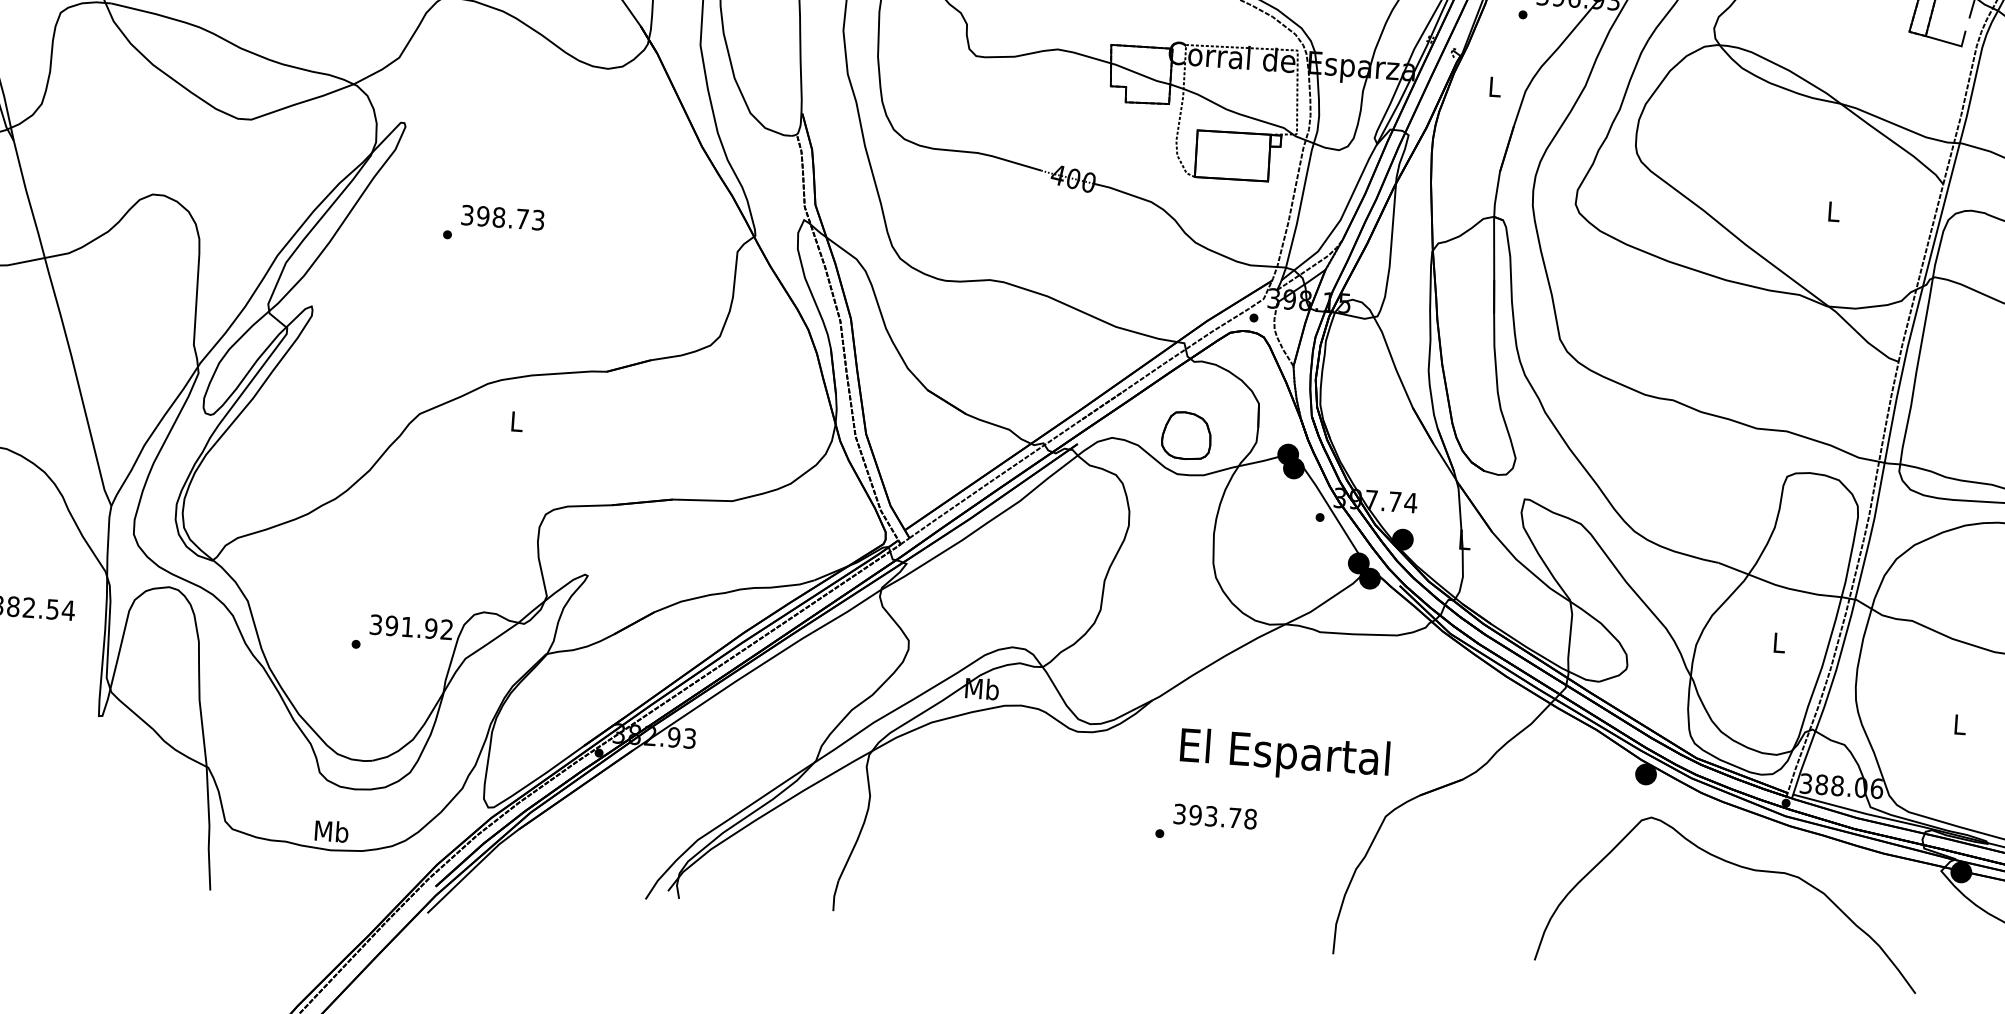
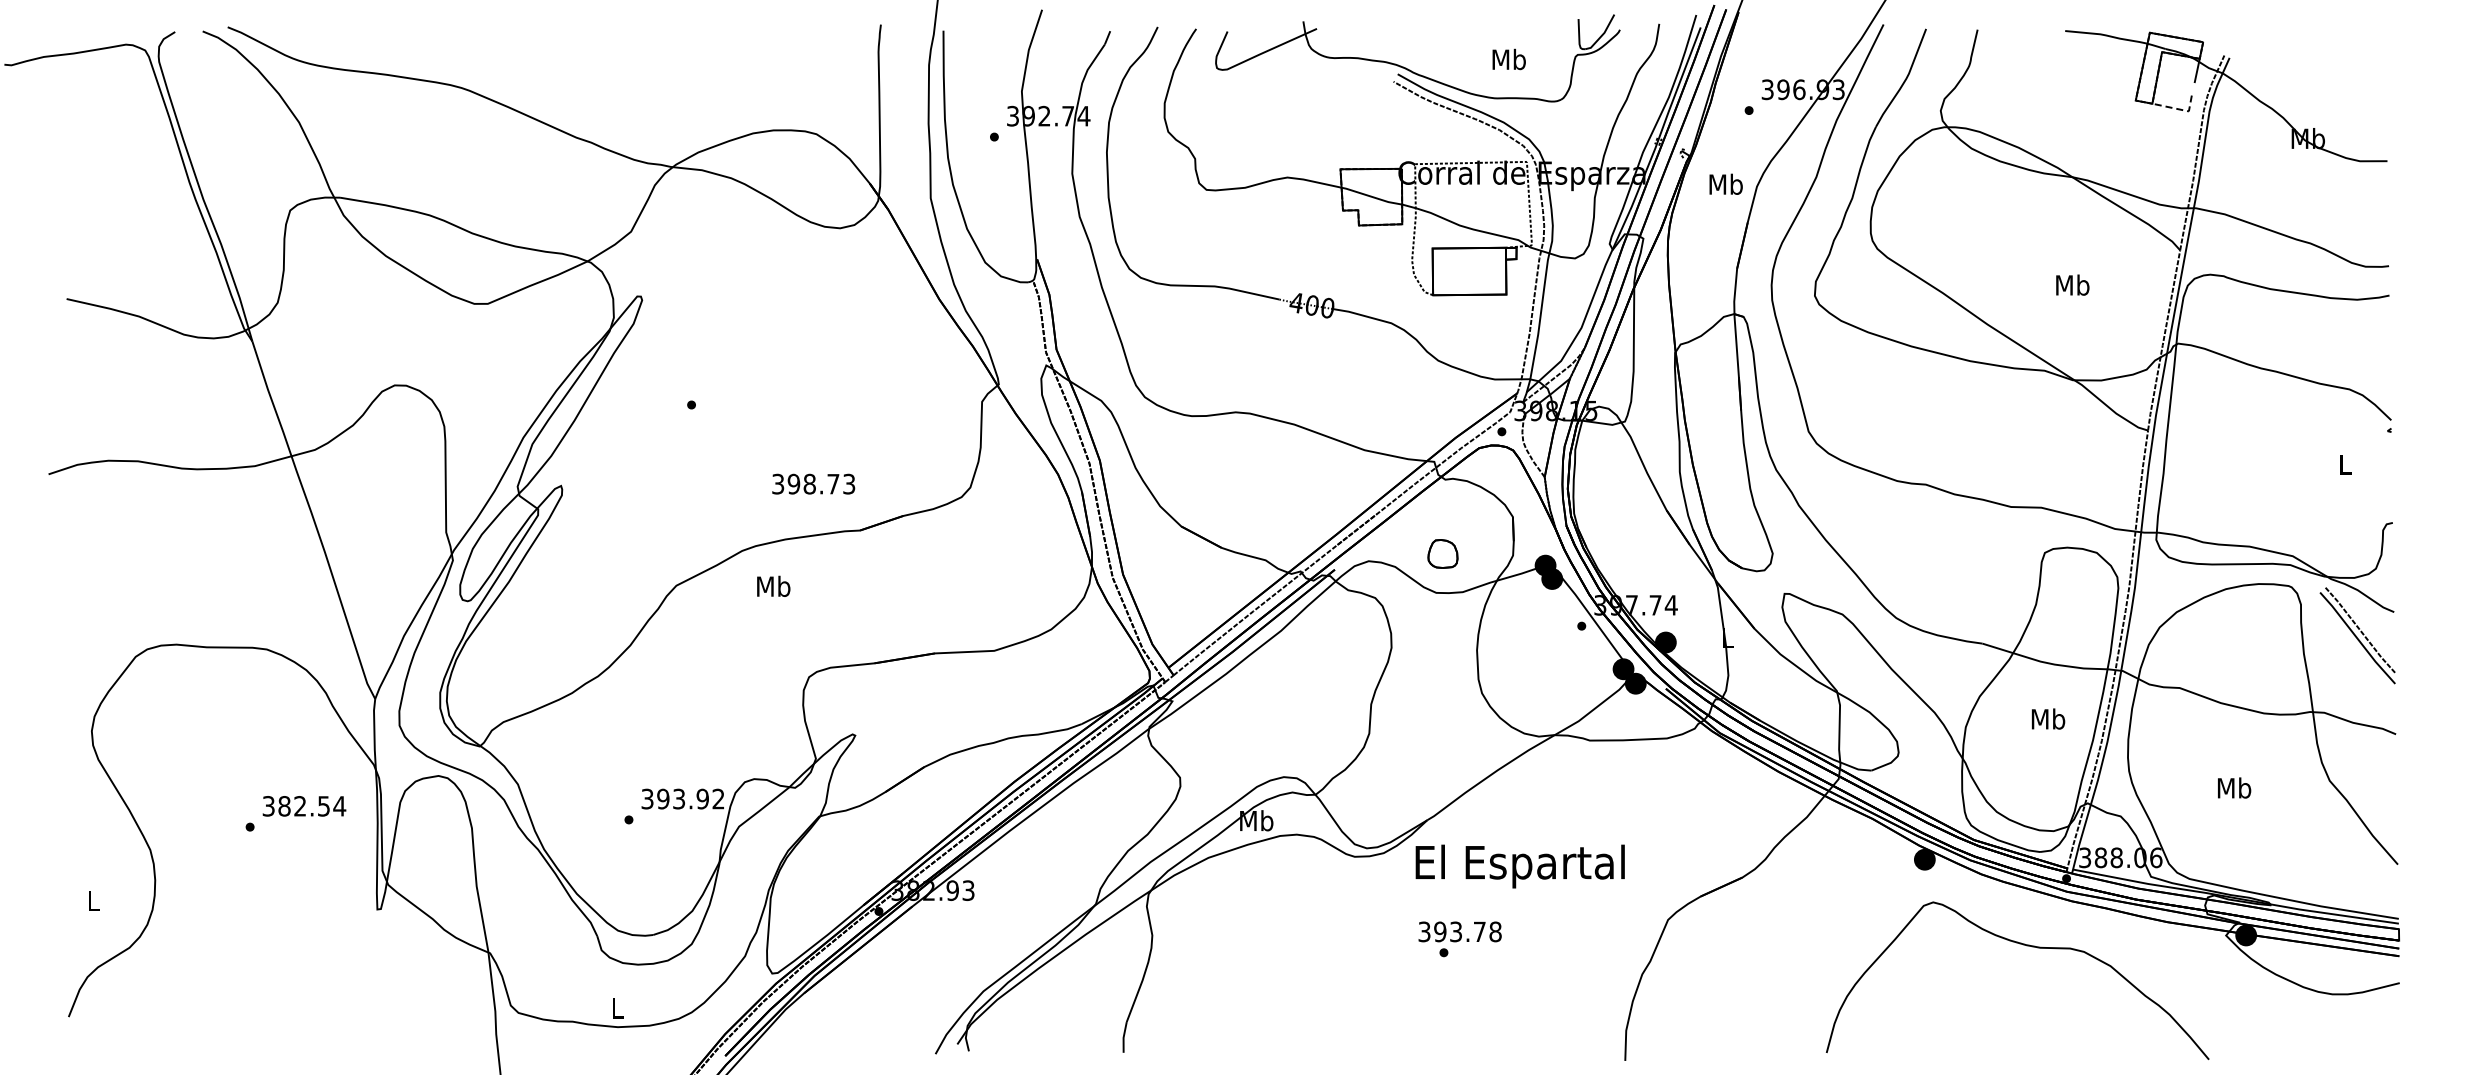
line: (1952, 43) -> (2179, 109), solid -> dashed
text: (1494, 85) -> (1725, 183), L -> Mb
text: (1833, 210) -> (2072, 284), L -> Mb
text: (502, 217) -> (813, 483), moved
text: (516, 420) -> (773, 585), L -> Mb
part: (1186, 435) -> (1442, 553), size x0.6
text: (408, 626) -> (679, 798), 391.92 -> 393.92
text: (1779, 642) -> (2048, 718), L -> Mb
text: (1959, 723) -> (2234, 787), L -> Mb
text: (1284, 755) -> (1519, 866), moved
text: (1214, 816) -> (1459, 931), moved
text: (331, 830) -> (617, 1007), Mb -> L

